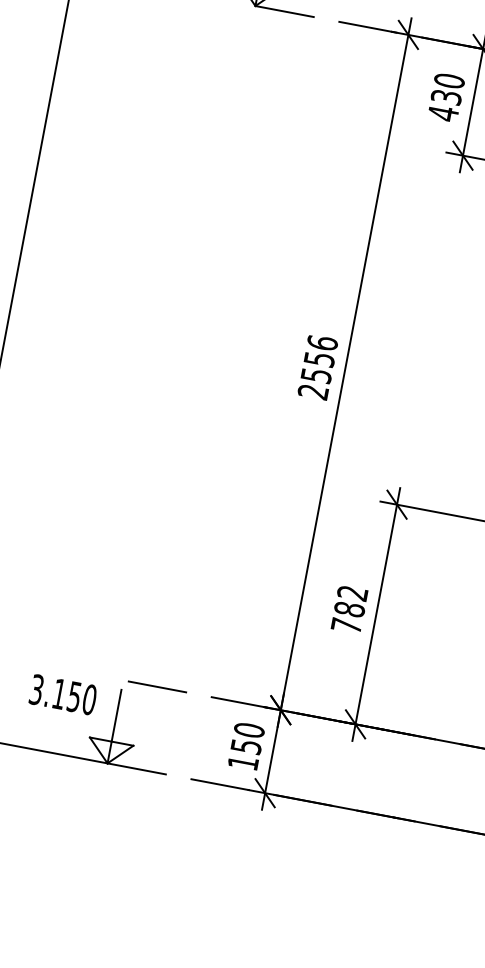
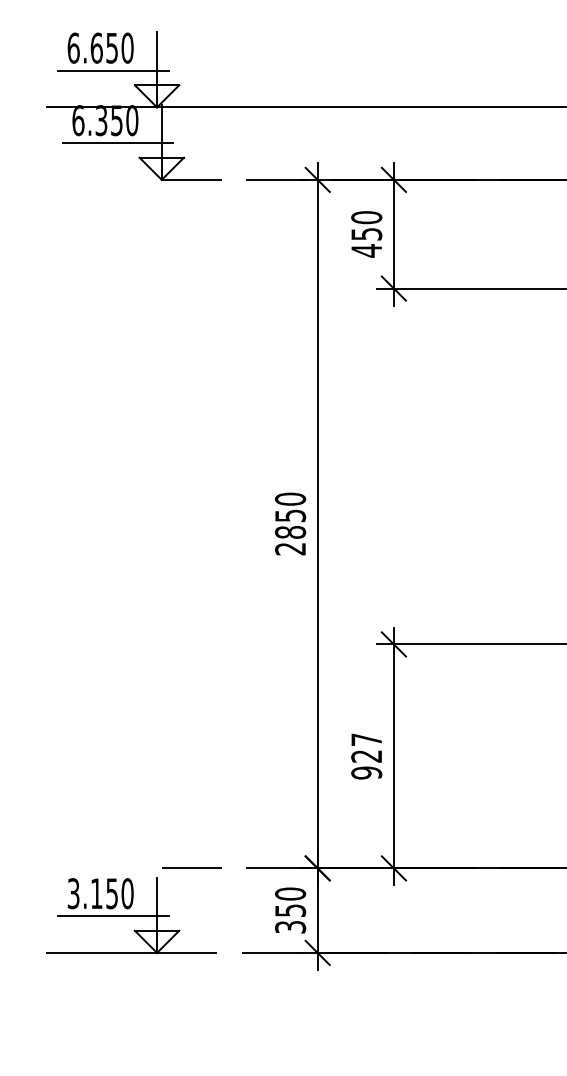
text: (446, 96) -> (366, 233), 430 -> 450
text: (319, 359) -> (290, 515), 2556 -> 2850
text: (349, 609) -> (366, 756), 782 -> 927
line: (71, 719) -> (113, 916), added
text: (243, 763) -> (290, 927), 150 -> 350

